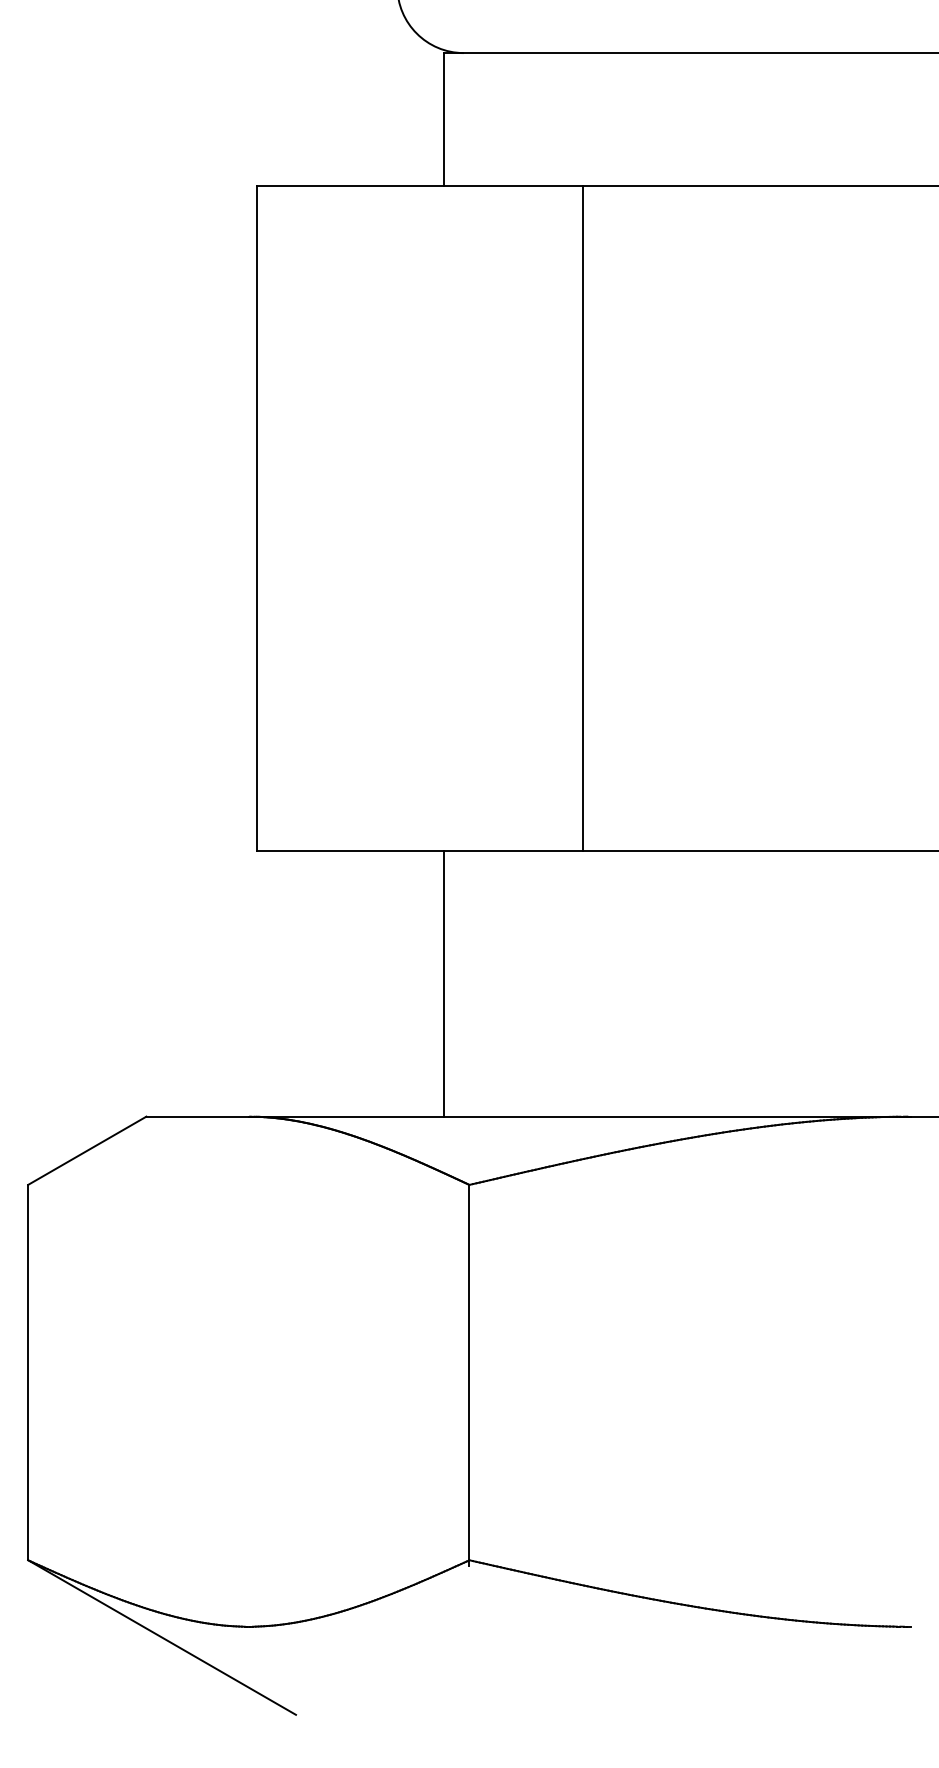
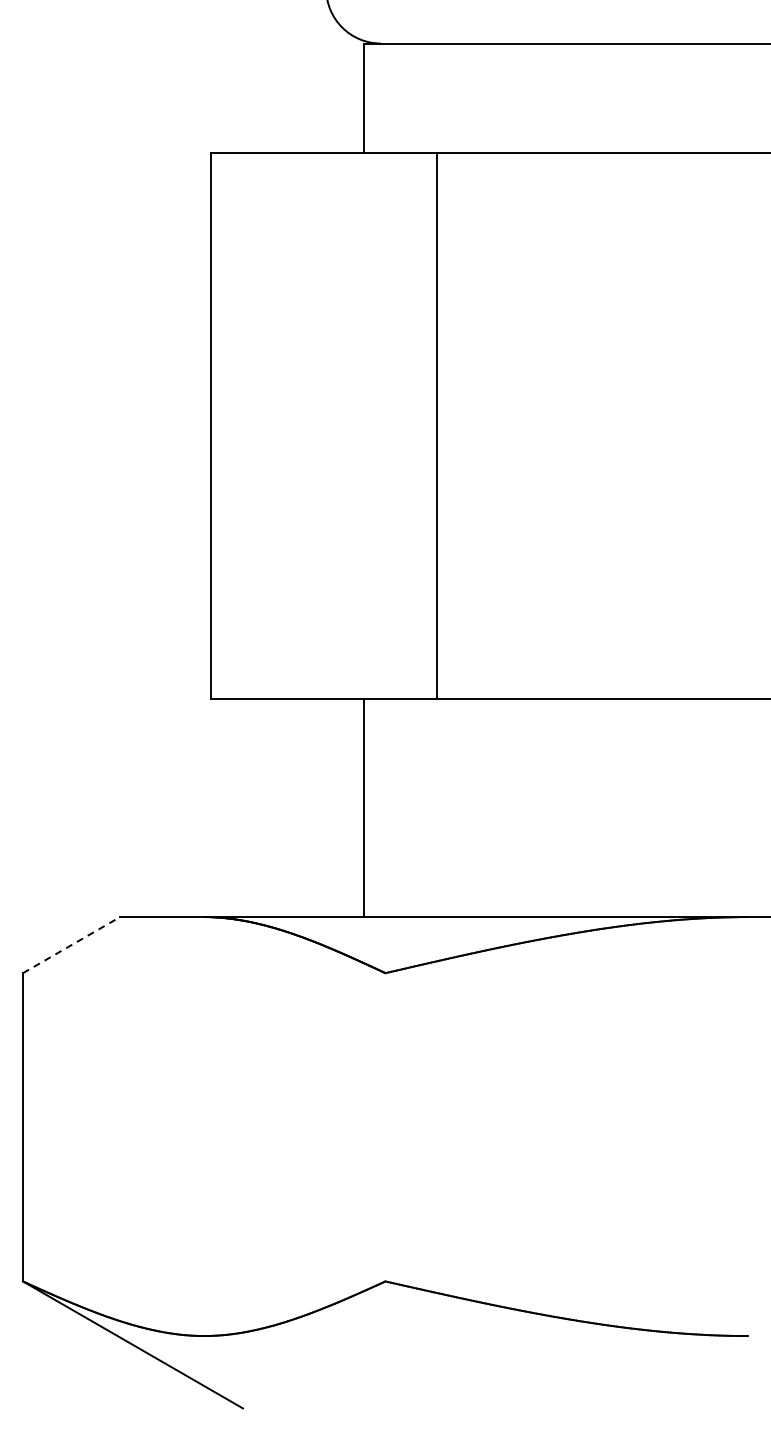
line: (582, 518) -> (436, 425), moved
line: (88, 1150) -> (72, 944), solid -> dashed
line: (469, 1375) -> (385, 1129), removed

